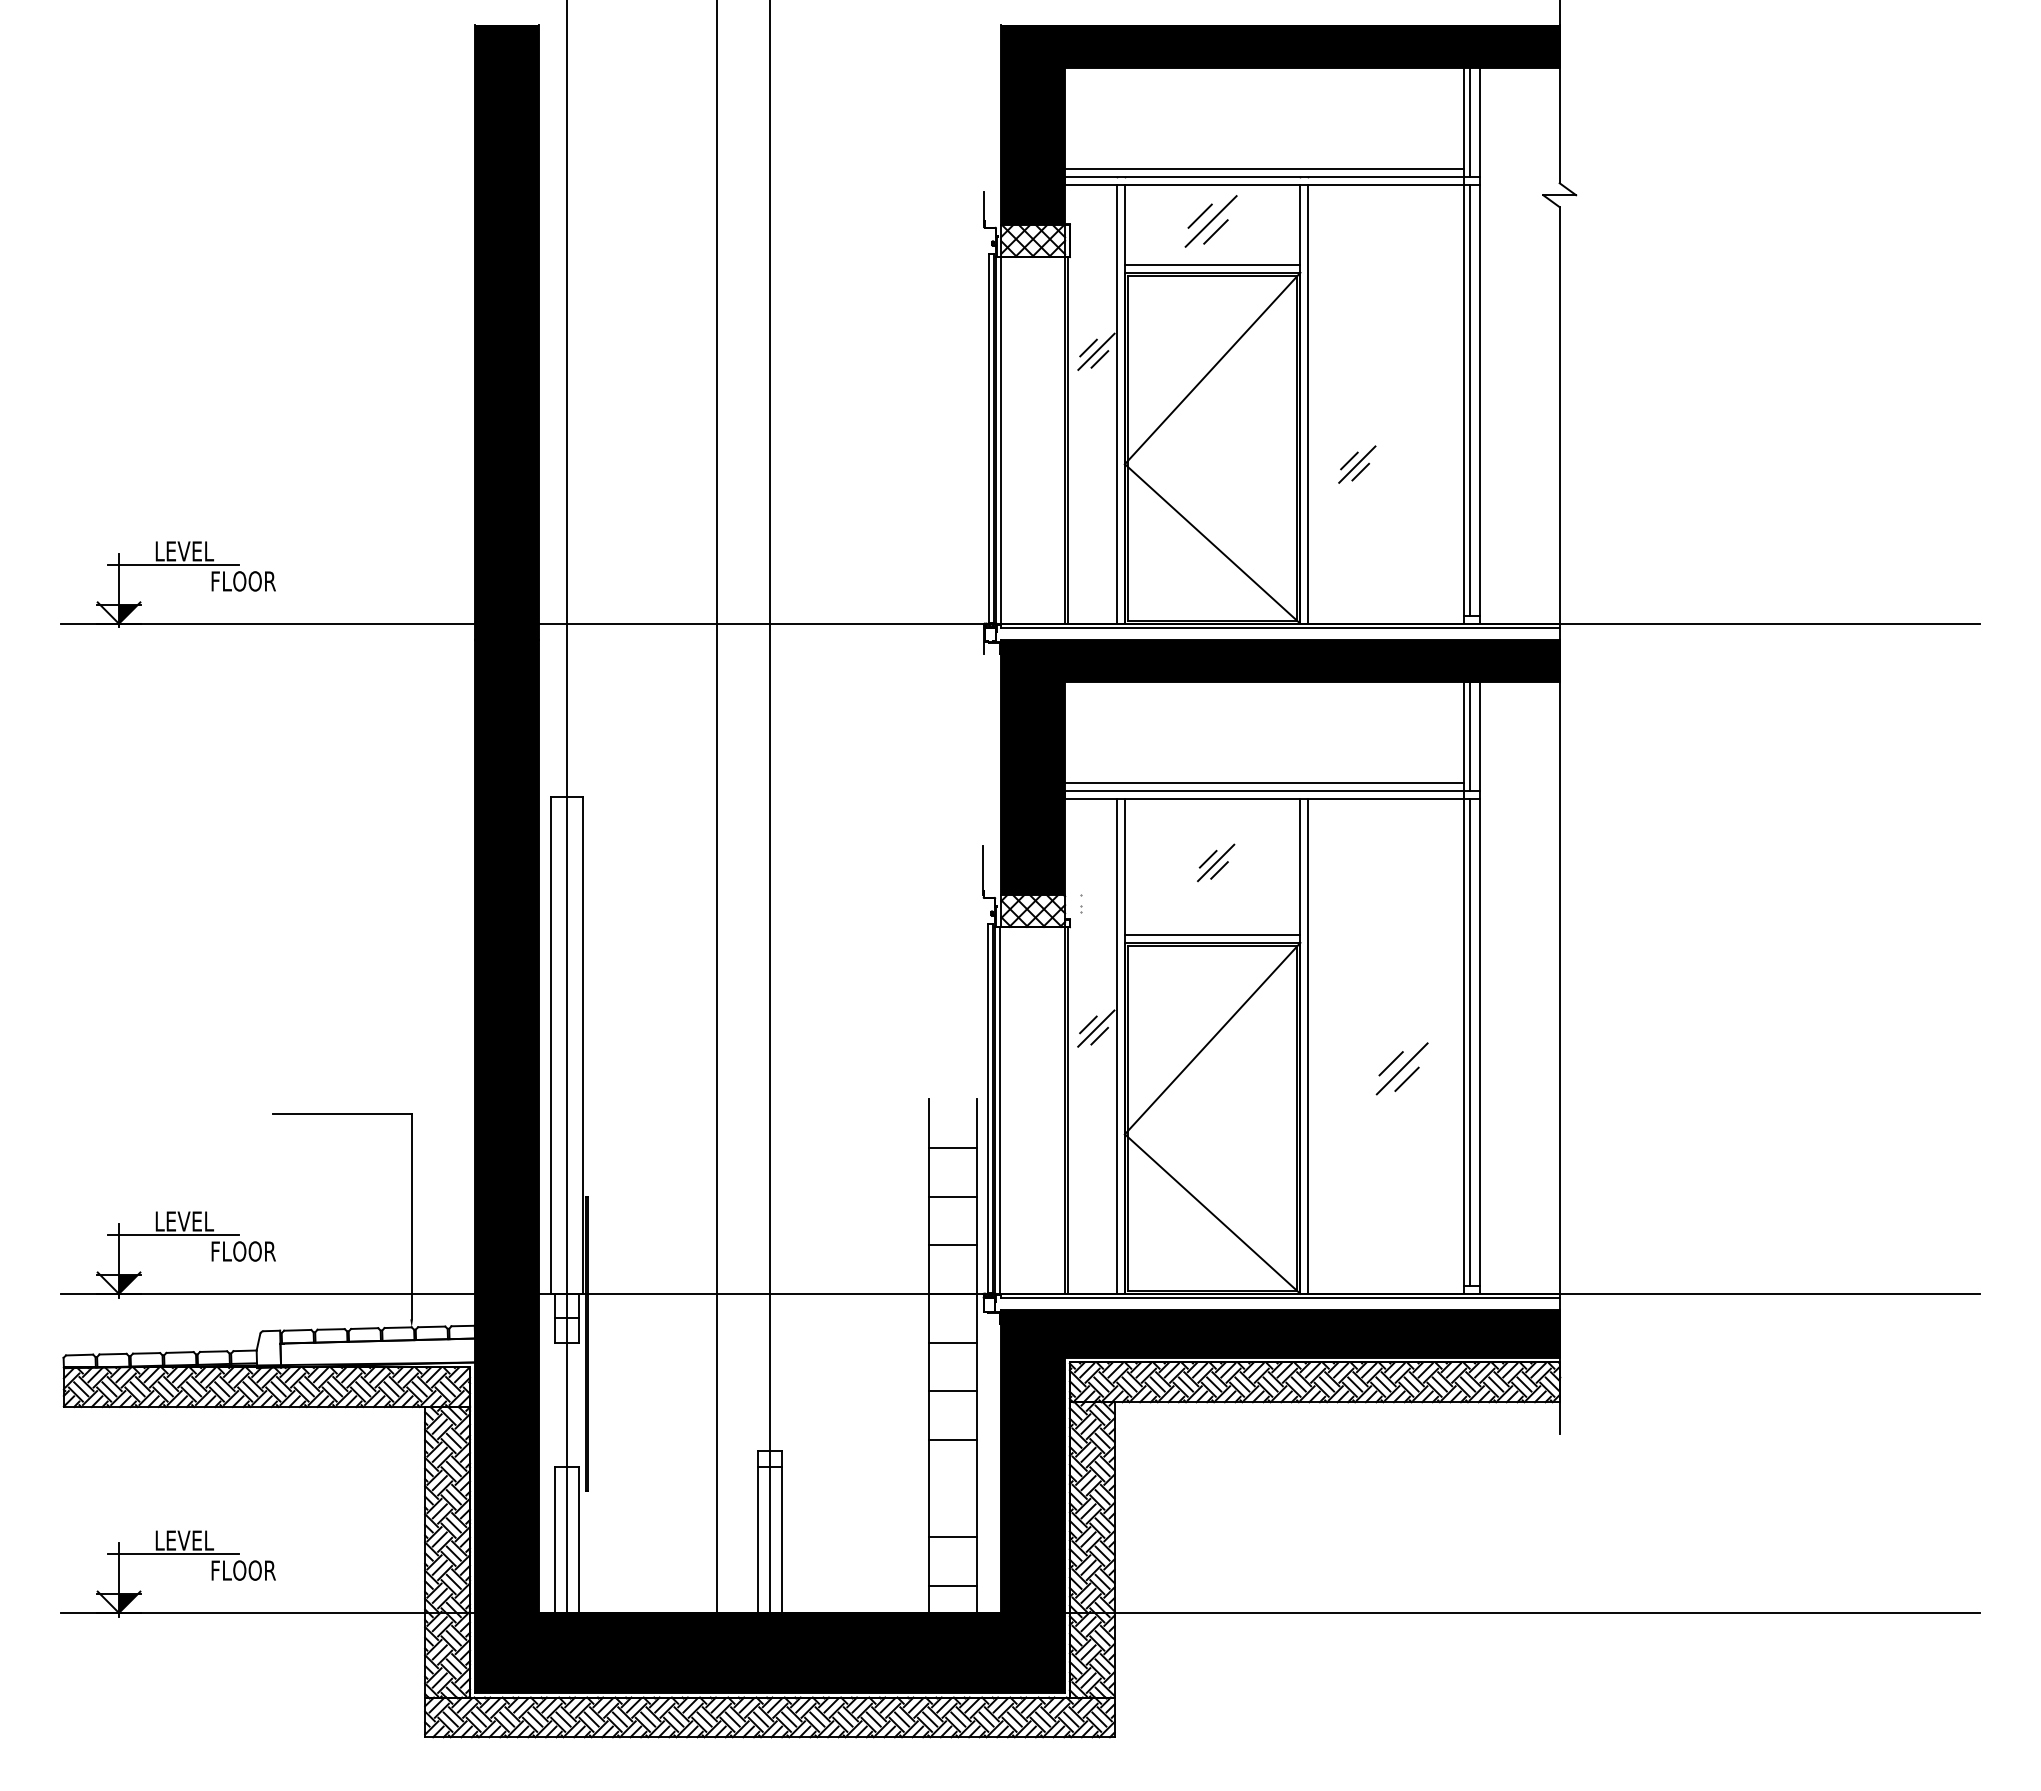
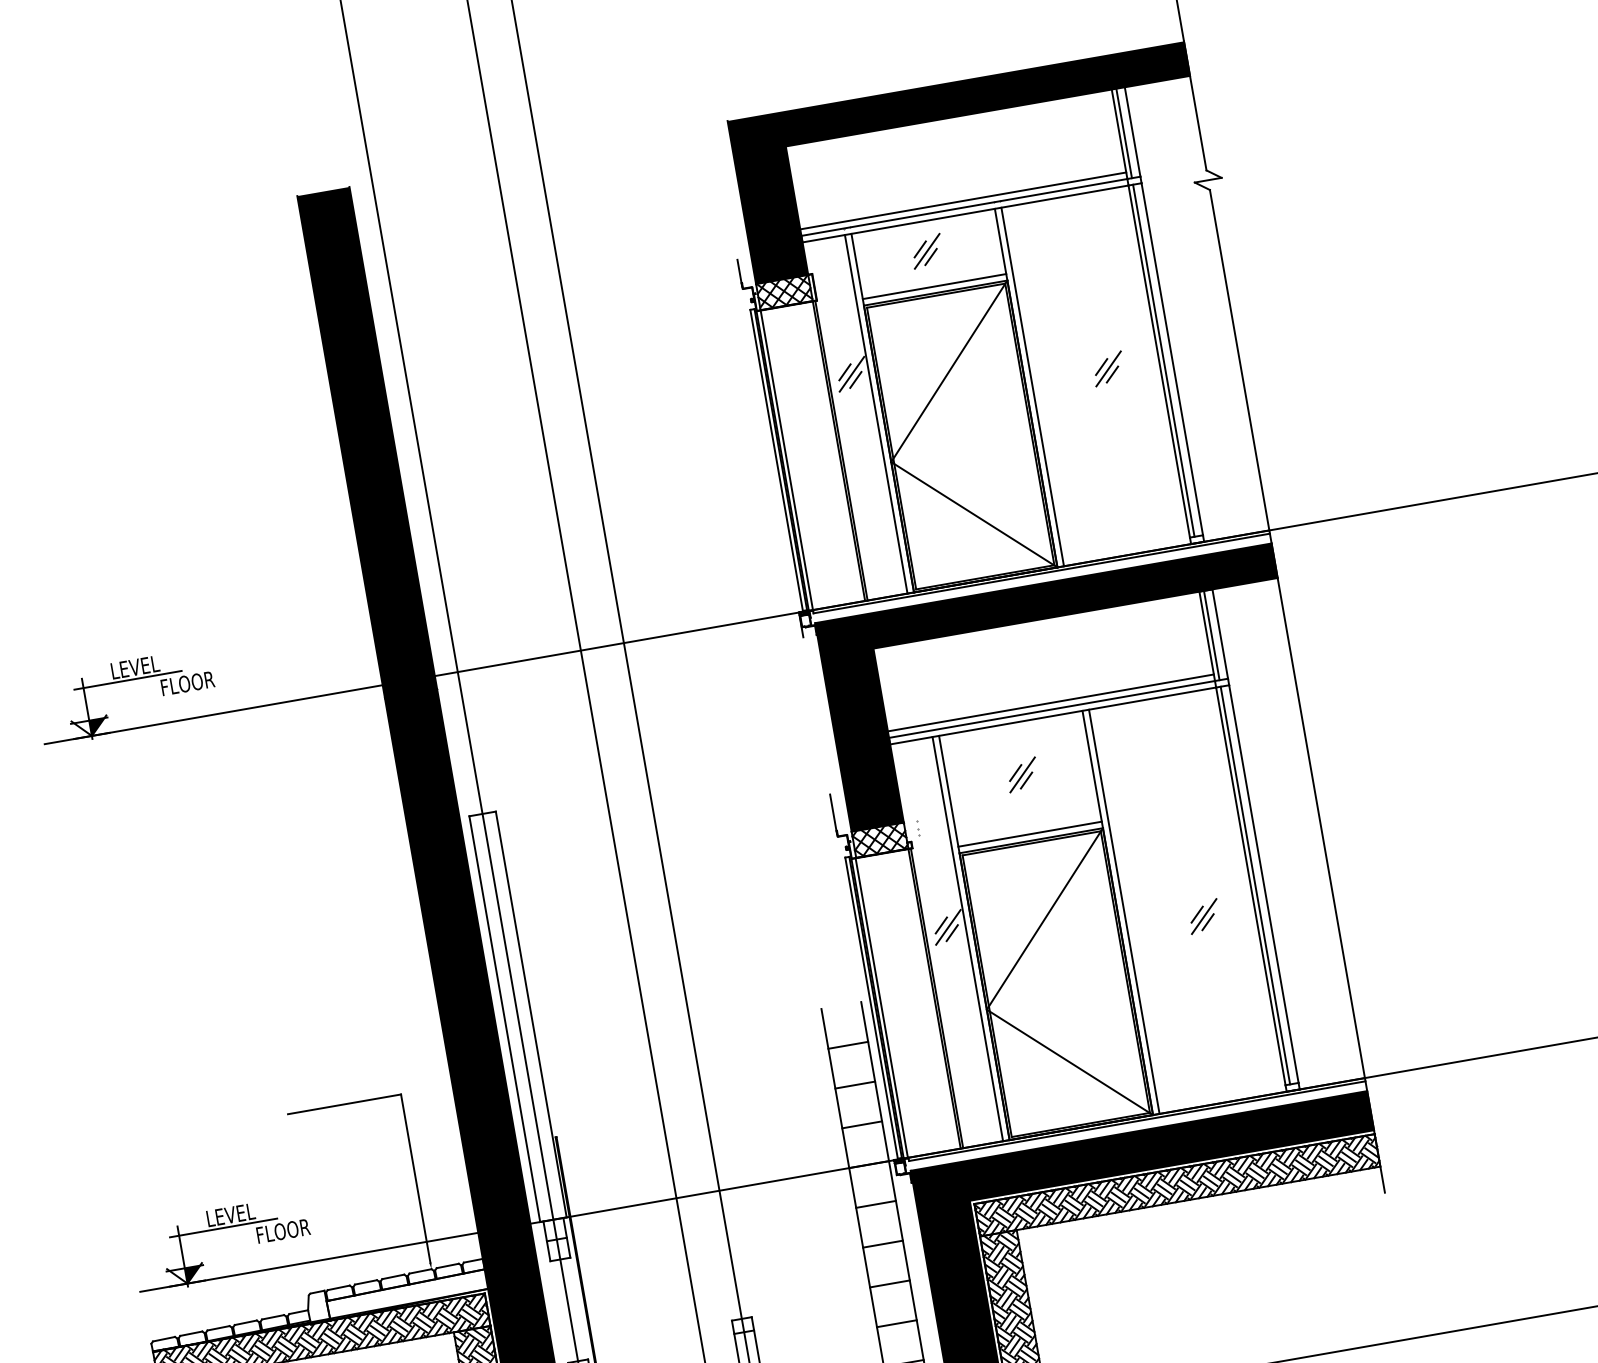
part: (1211, 221) -> (927, 251), size x0.71
part: (1357, 464) -> (1108, 368), moved
part: (1402, 1068) -> (1204, 916), size x0.71
line: (952, 1488) -> (896, 1323), added

